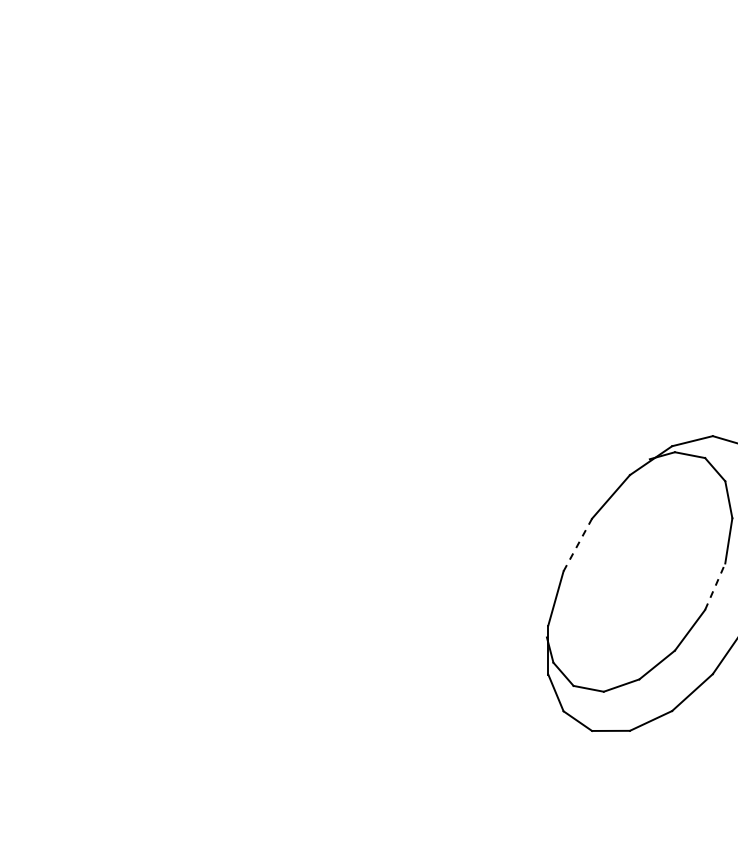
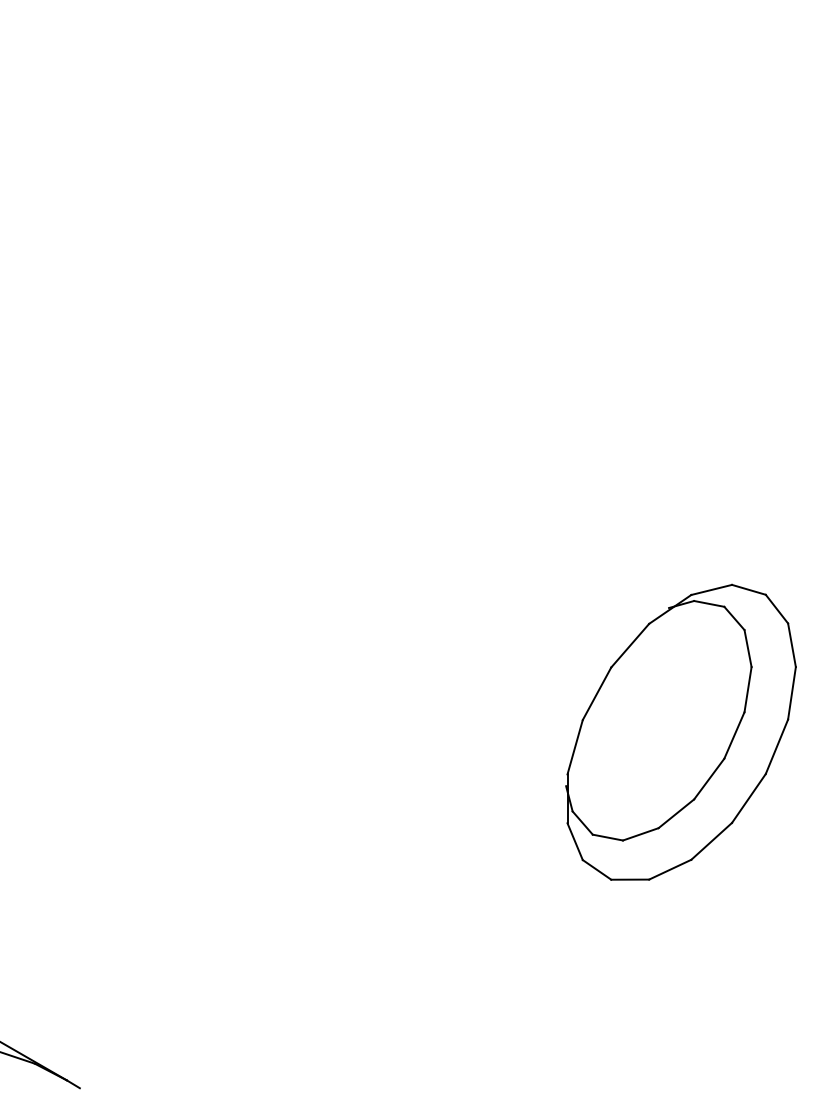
line: (578, 544) -> (597, 693), dashed -> solid
line: (715, 586) -> (734, 735), dashed -> solid

